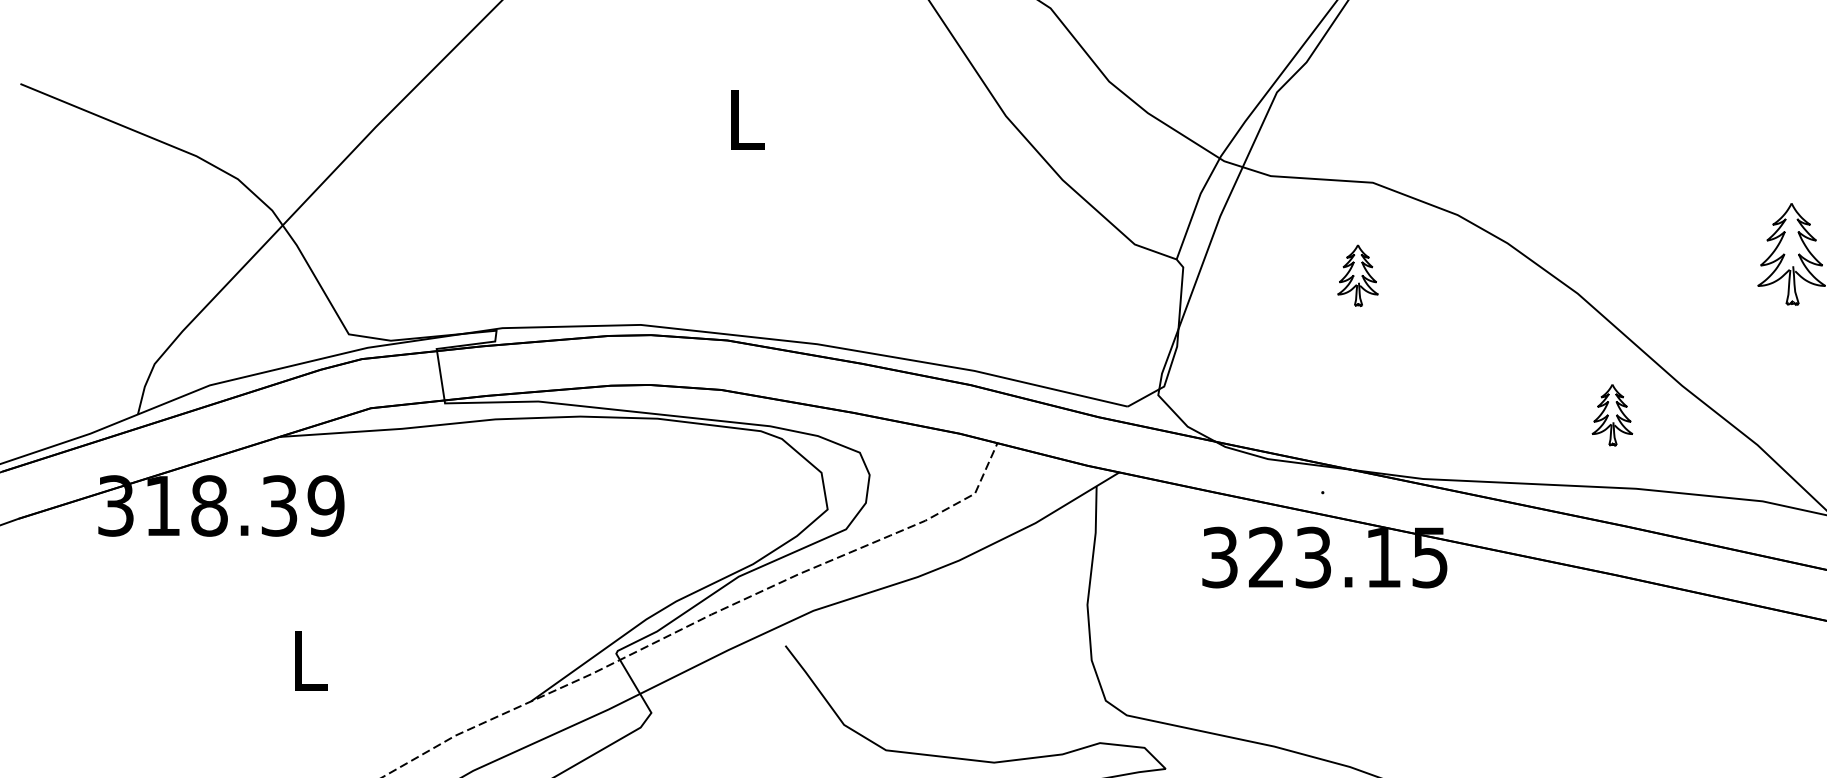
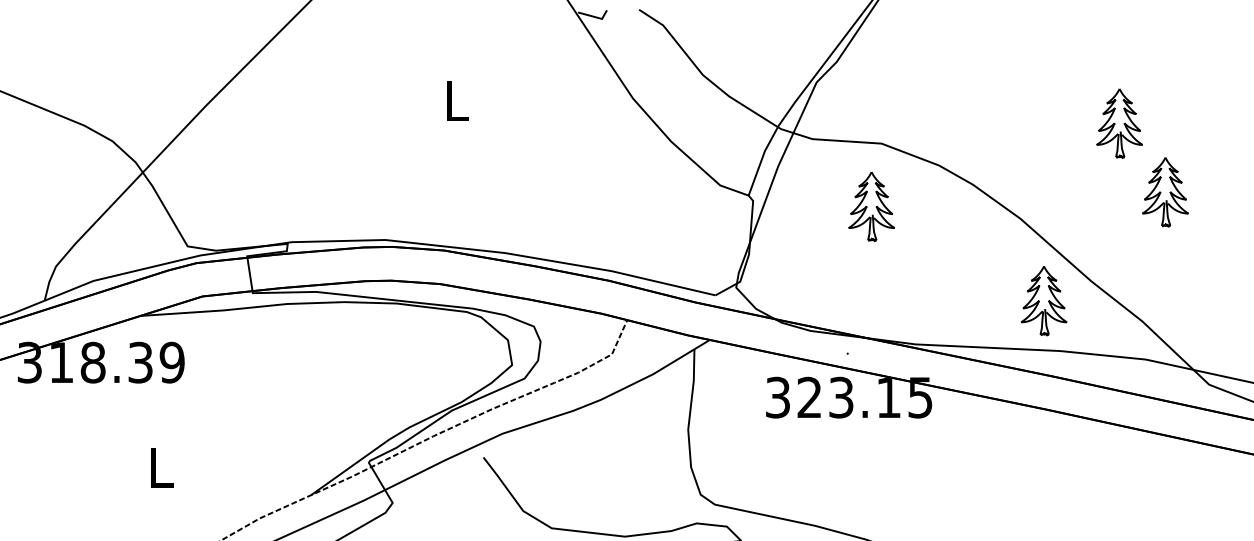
part: (1723, 153) -> (1119, 123), added
part: (1357, 275) -> (871, 206), size x1.67
part: (1611, 415) -> (1043, 301), size x1.67

